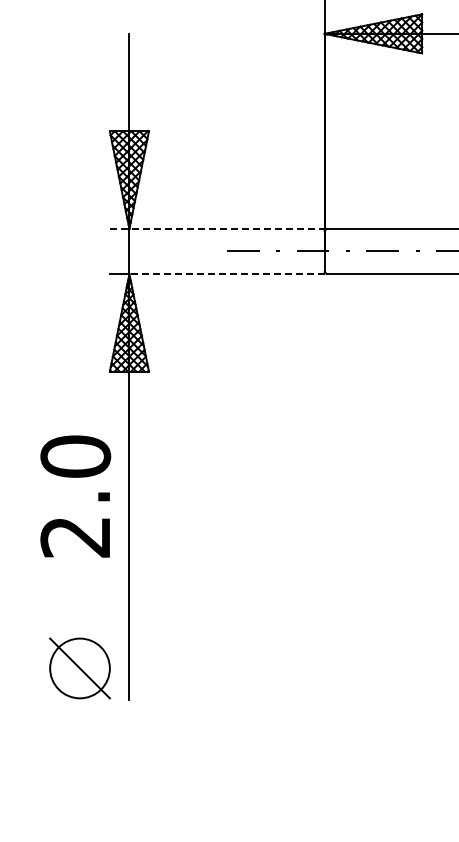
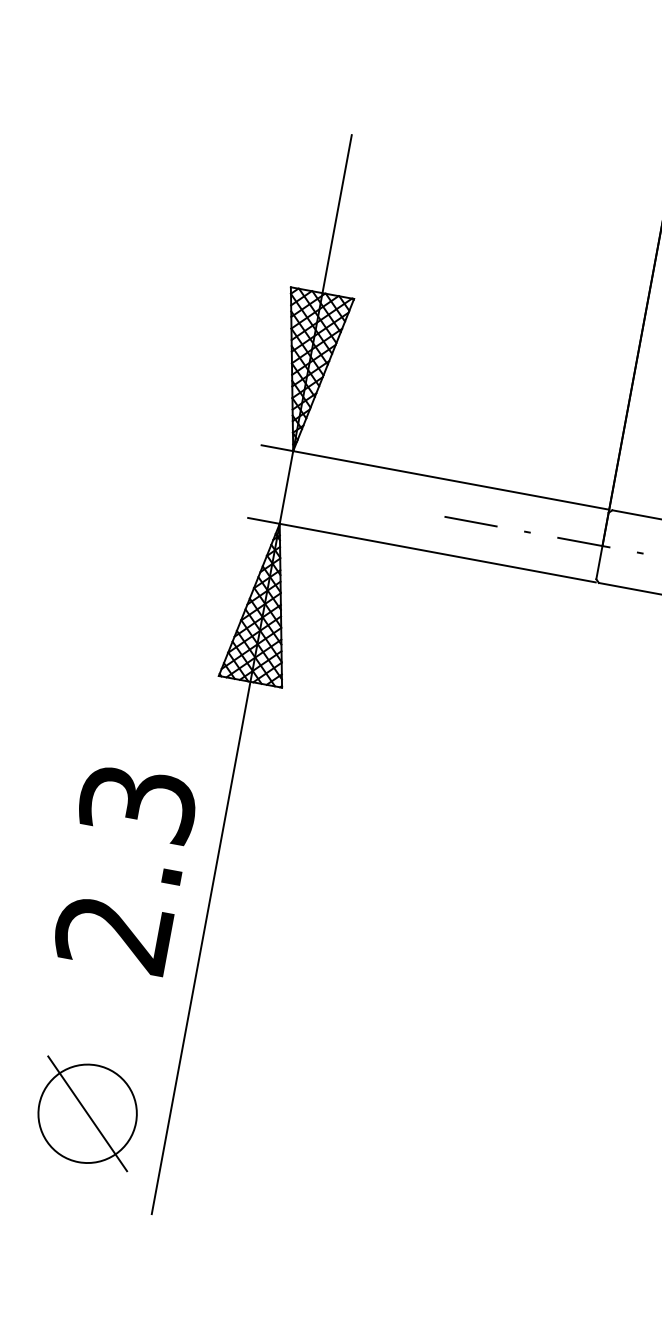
line: (217, 229) -> (435, 478), dashed -> solid
line: (227, 273) -> (438, 552), dashed -> solid
text: (75, 456) -> (137, 803), 2.0 -> 2.3
part: (79, 668) -> (86, 1113), moved

